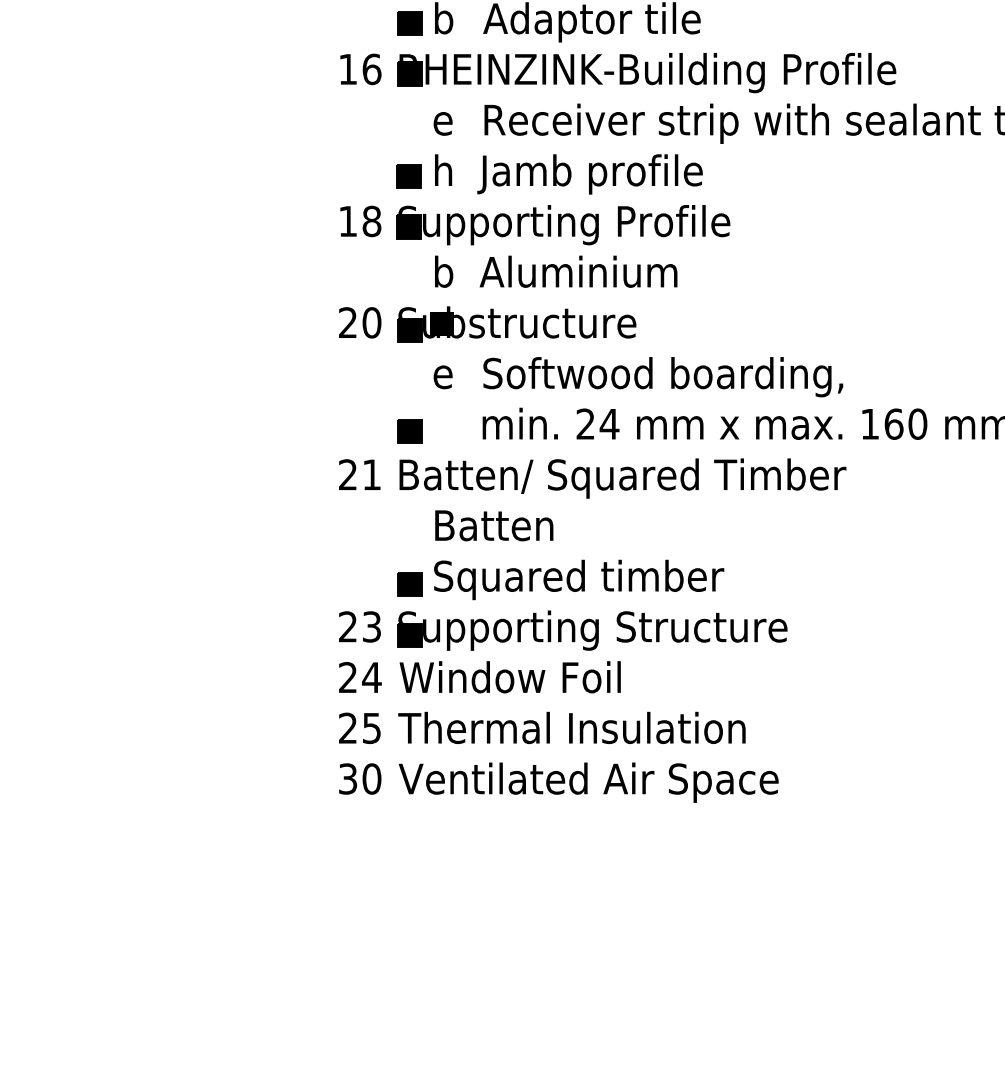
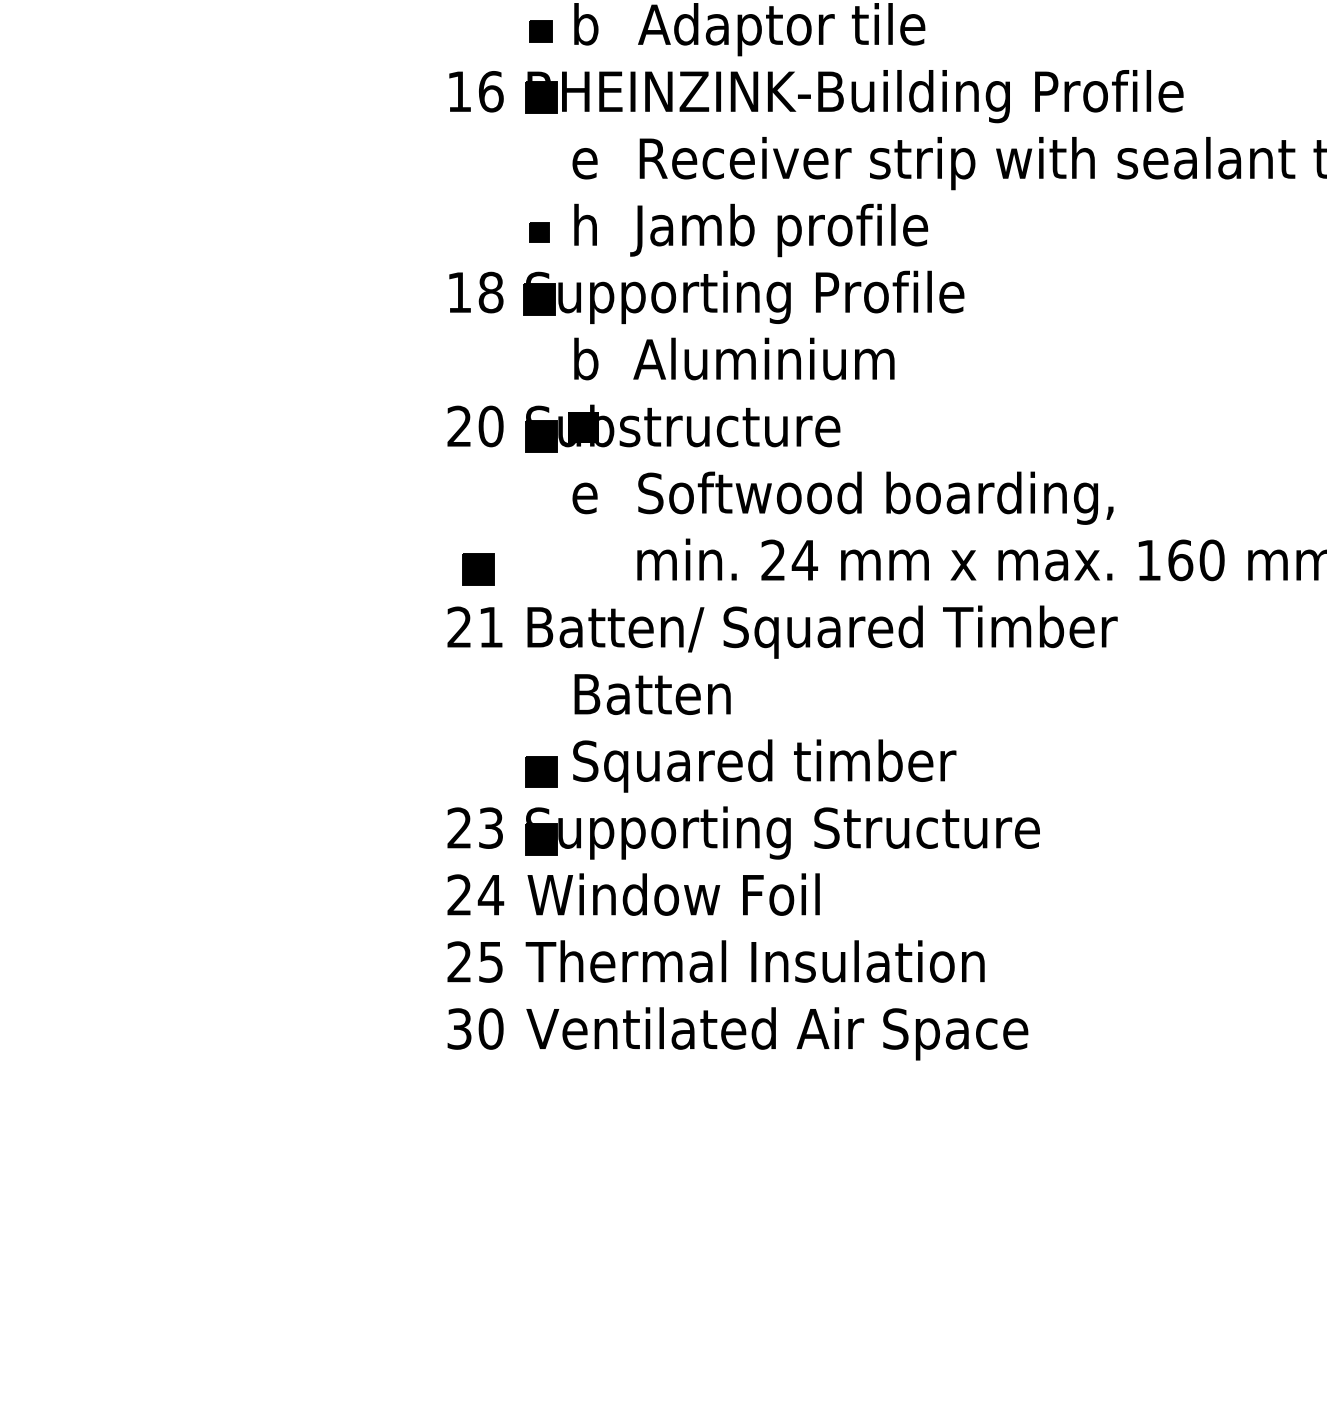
part: (410, 23) -> (541, 31), size x0.7
part: (408, 175) -> (539, 232), size x0.6
part: (410, 431) -> (478, 569), moved

